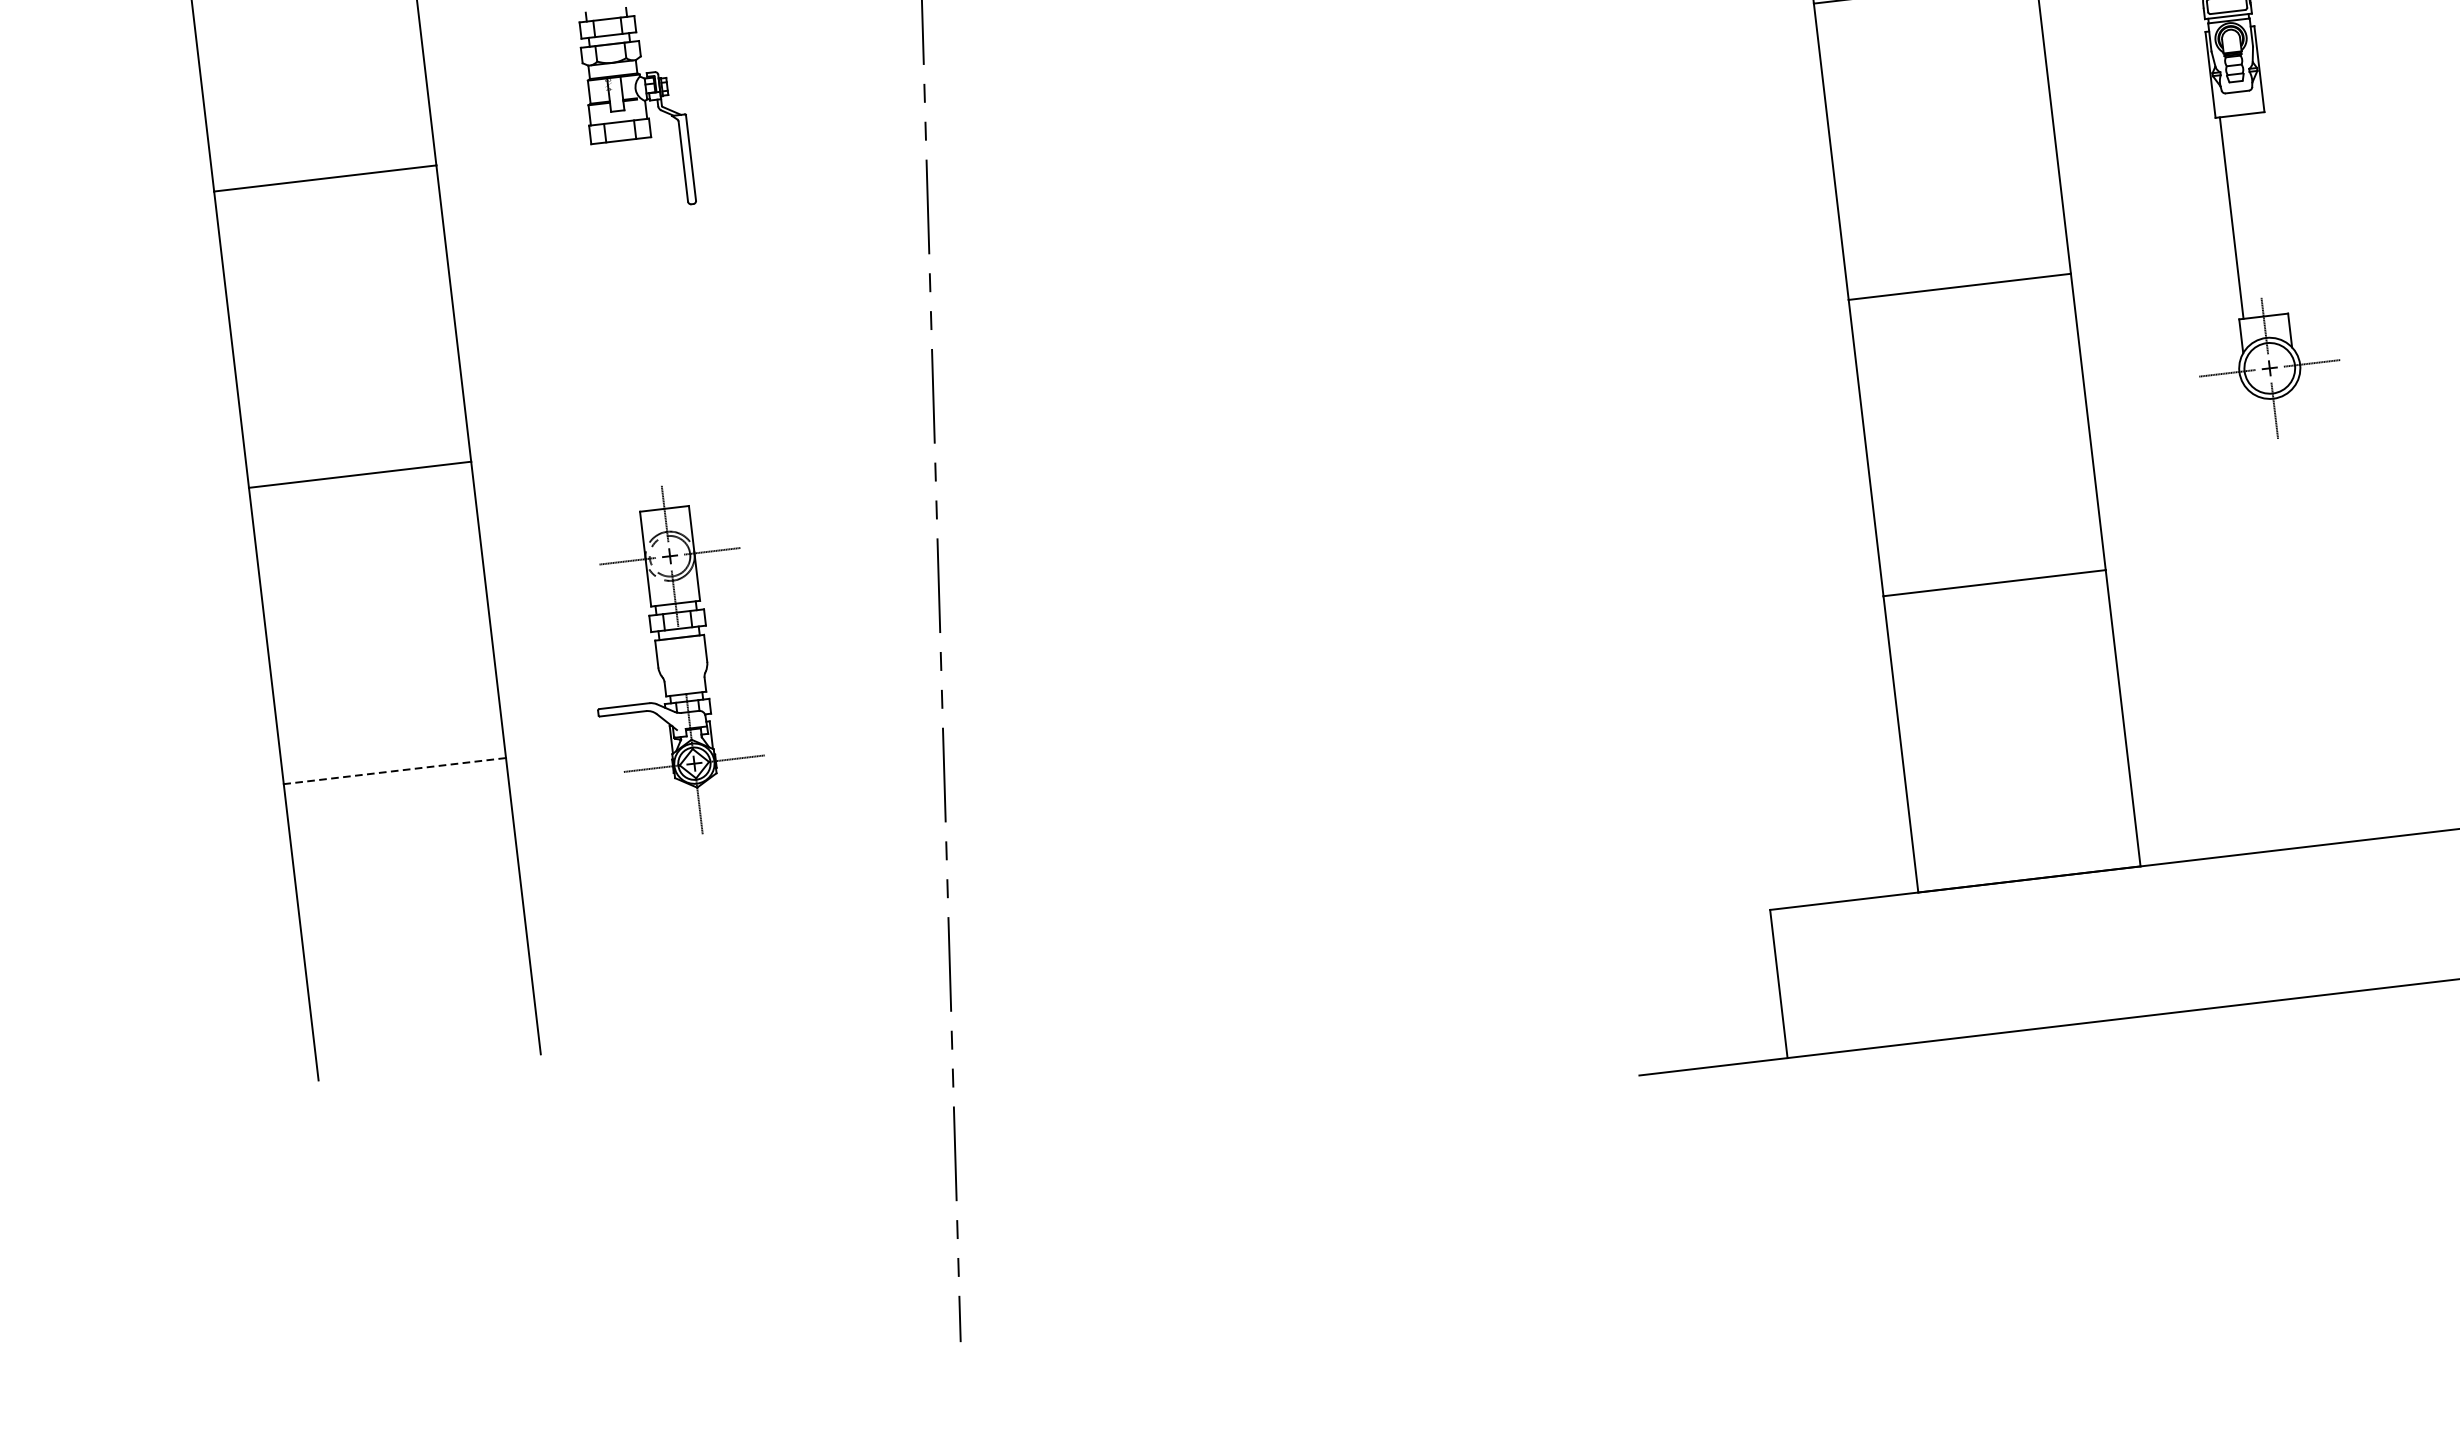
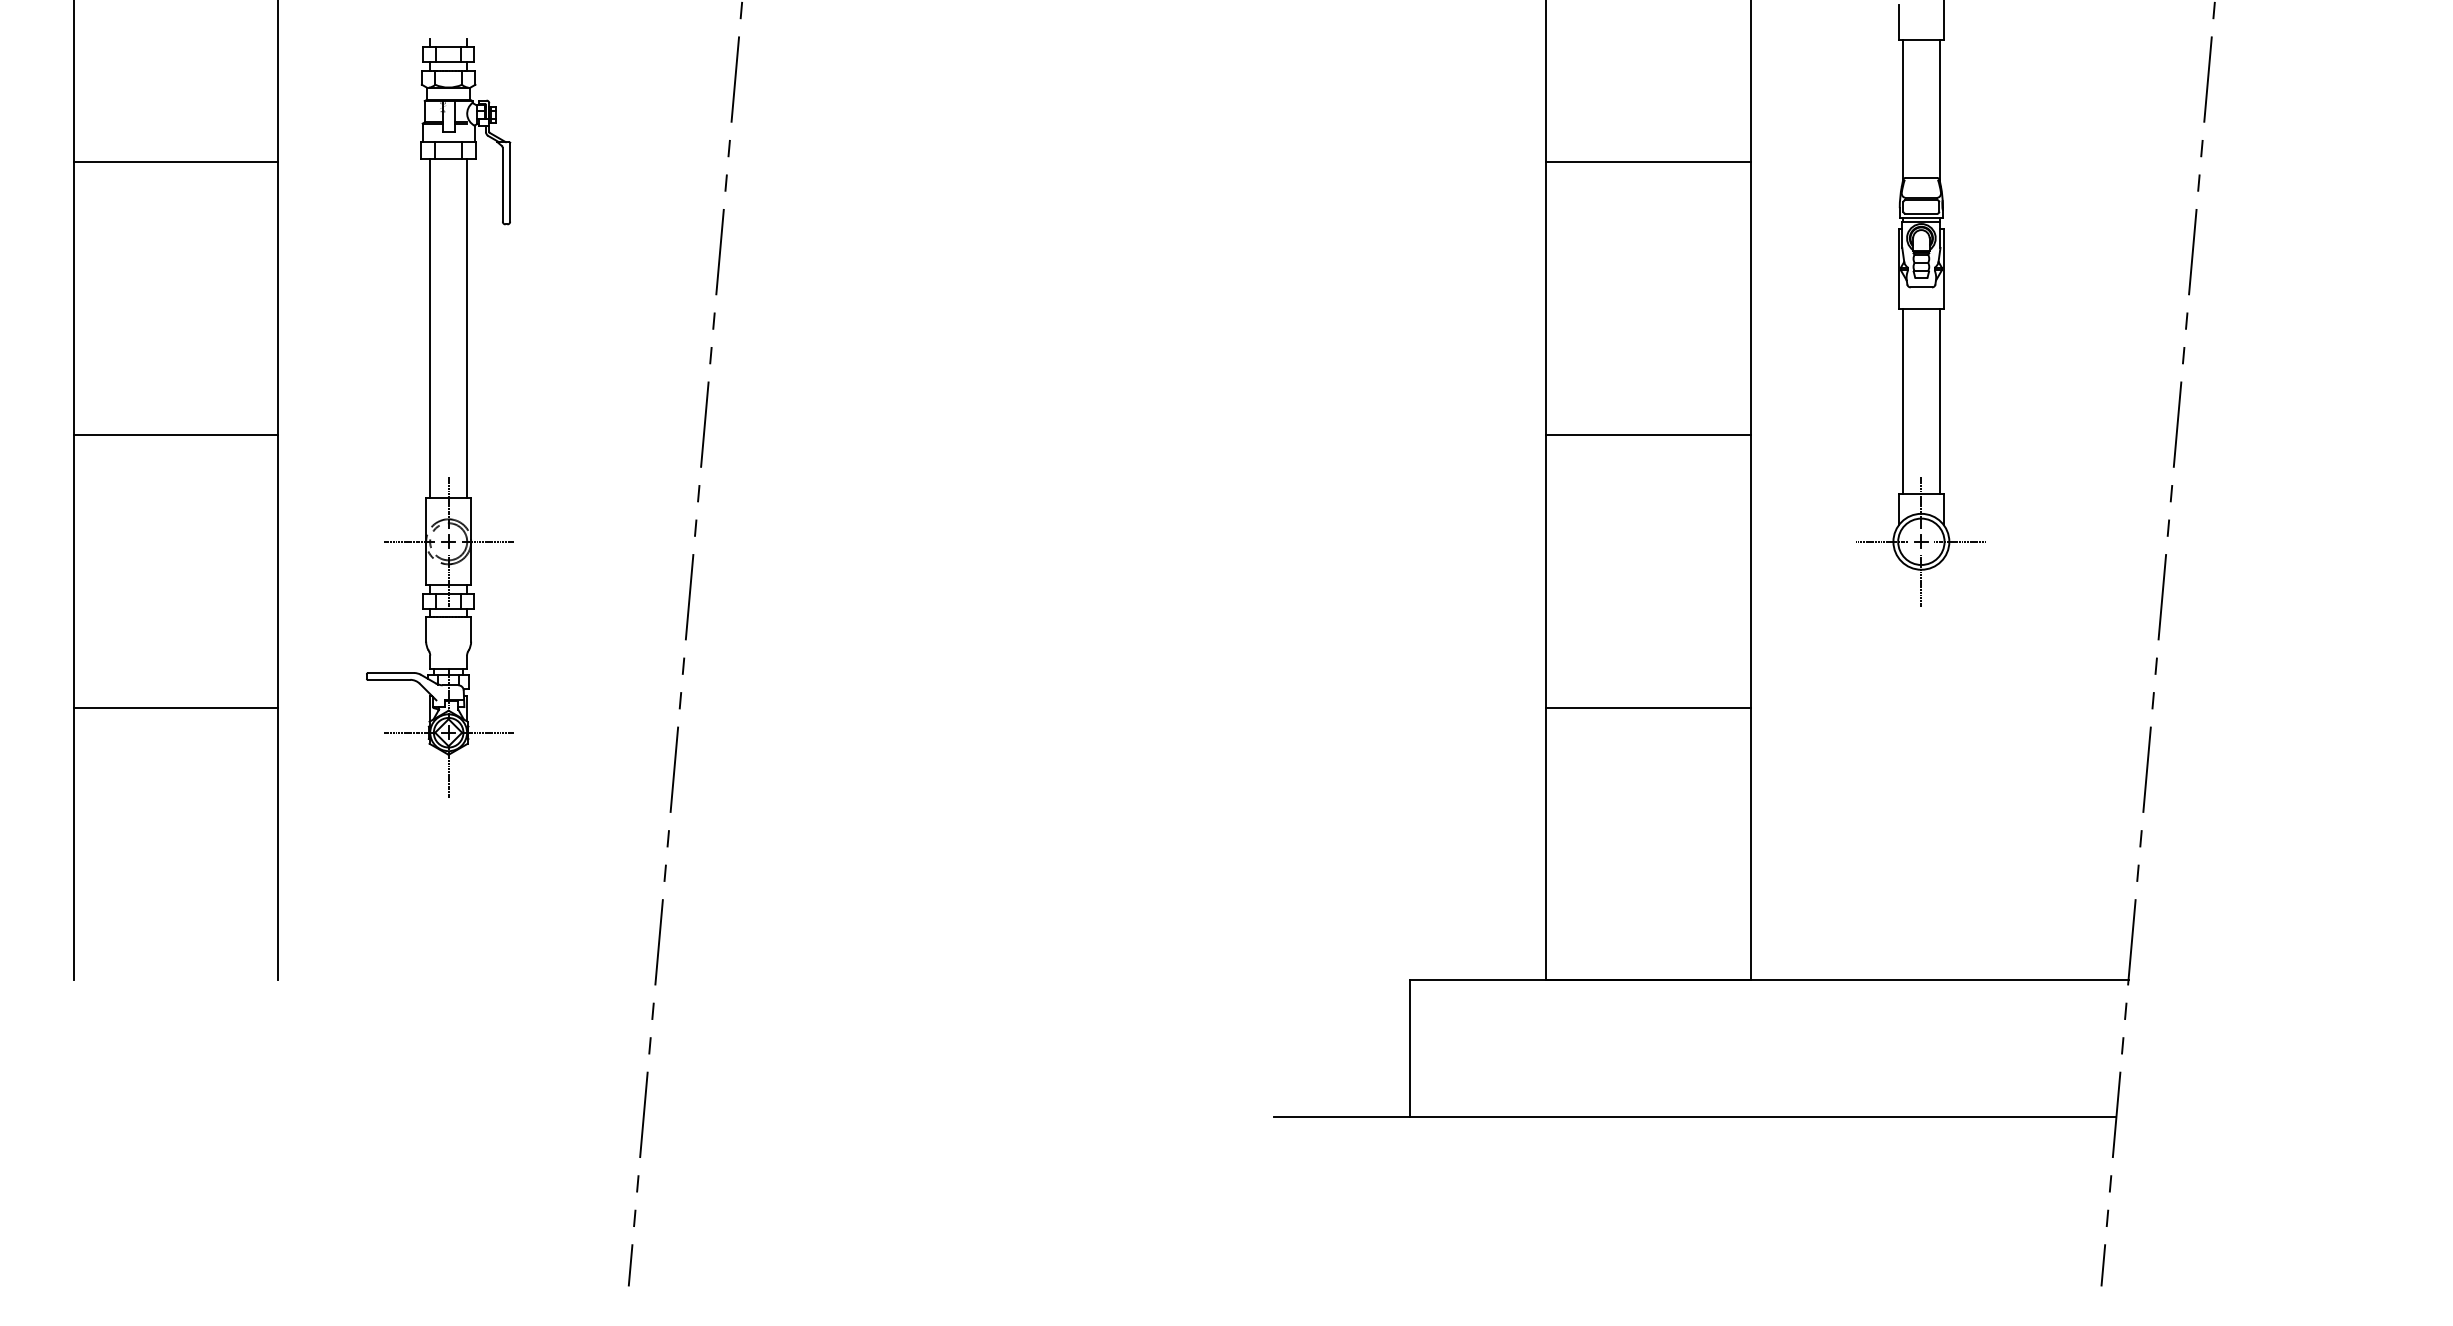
line: (2271, 213) -> (1939, 401), added
line: (663, 322) -> (467, 328), added
line: (623, 326) -> (430, 328), added
line: (394, 771) -> (175, 707), dashed -> solid

